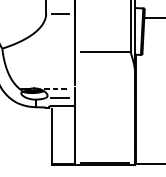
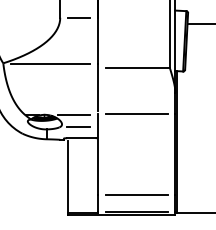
line: (38, 49) -> (50, 64), added
line: (104, 87) -> (136, 113), added
line: (57, 88) -> (74, 115), dashed -> solid
line: (104, 149) -> (136, 194), added

